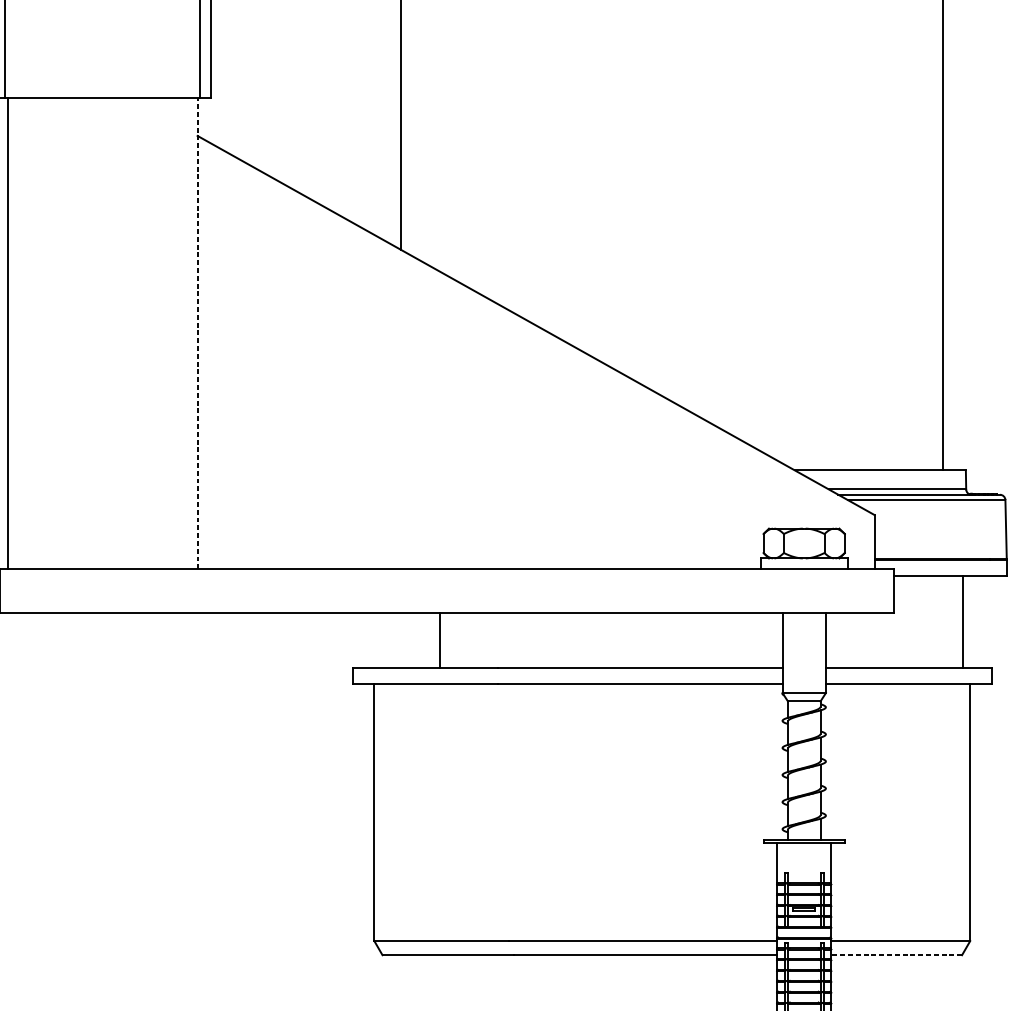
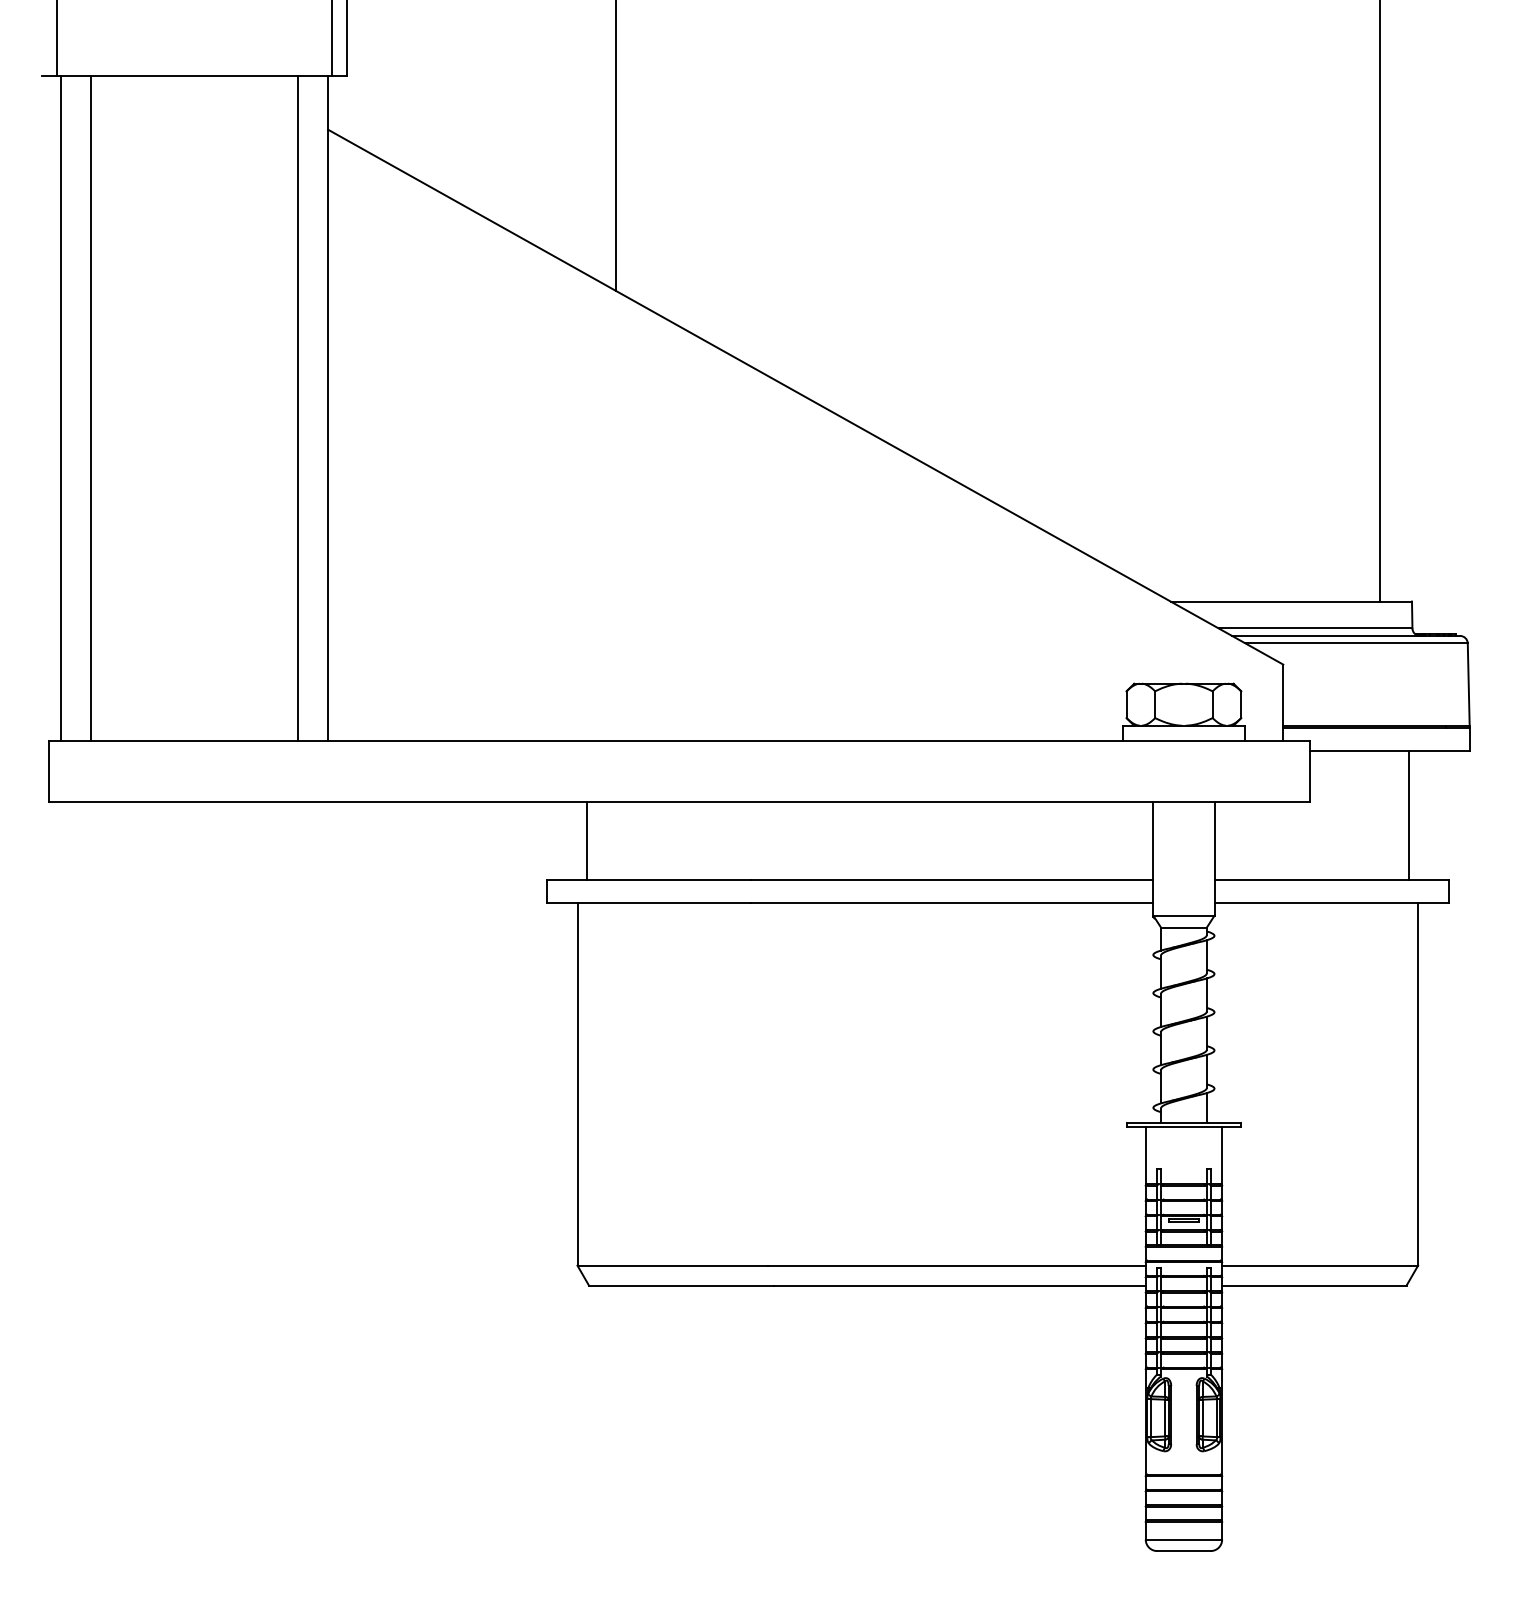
line: (29, 333) -> (91, 408), added
line: (175, 333) -> (297, 408), added
line: (197, 333) -> (328, 408), dashed -> solid
line: (440, 640) -> (587, 841), moved
line: (896, 955) -> (1313, 1285), dashed -> solid

